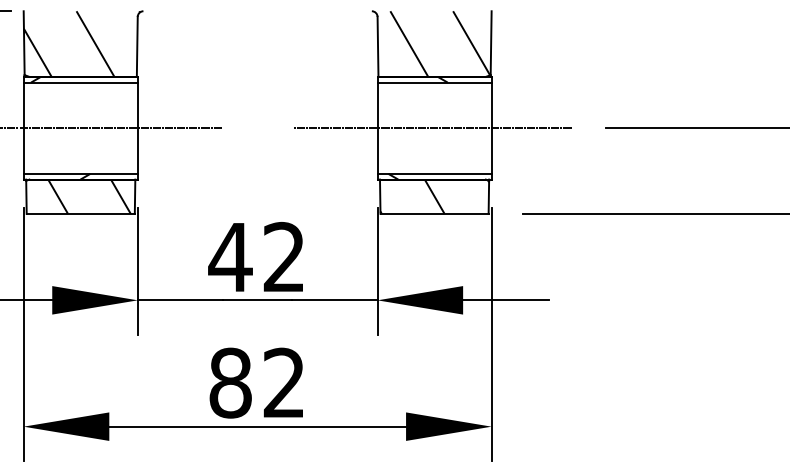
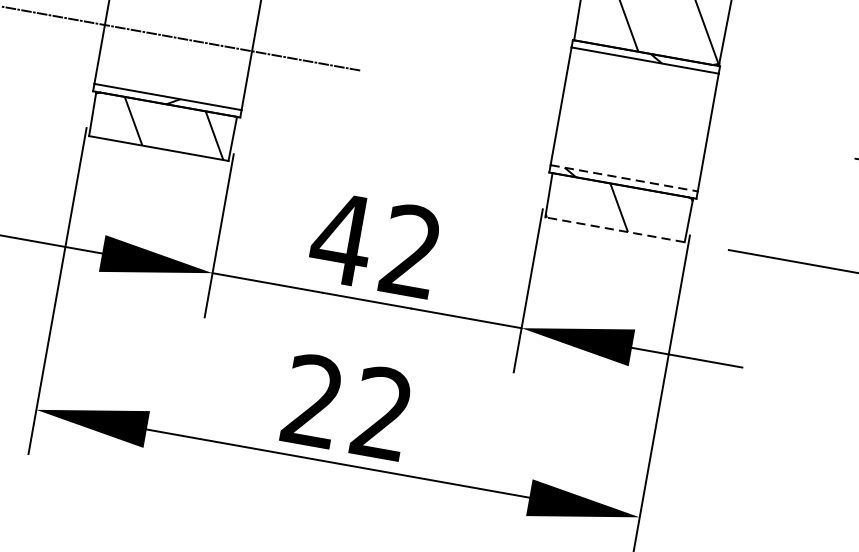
line: (432, 128) -> (631, 119), removed
line: (435, 173) -> (625, 177), solid -> dashed
line: (434, 213) -> (615, 229), solid -> dashed
text: (230, 382) -> (313, 400), 82 -> 22

